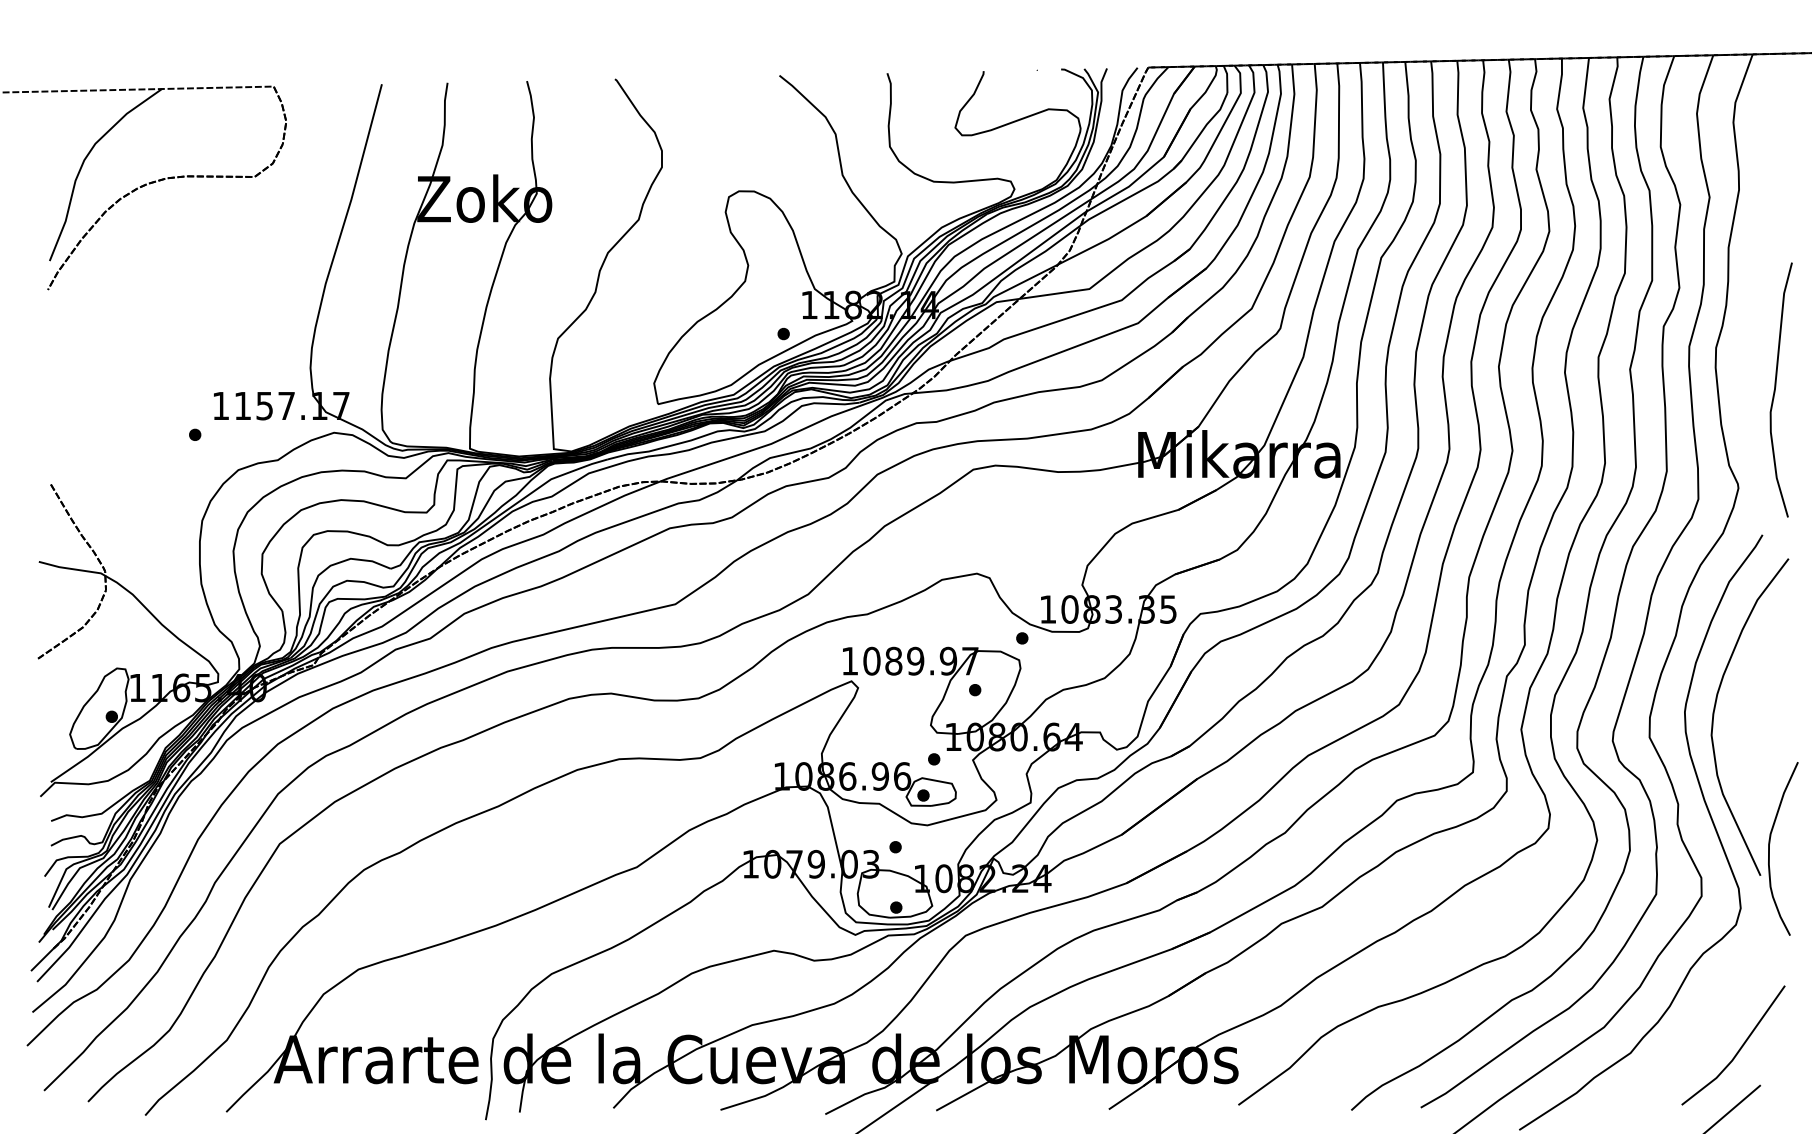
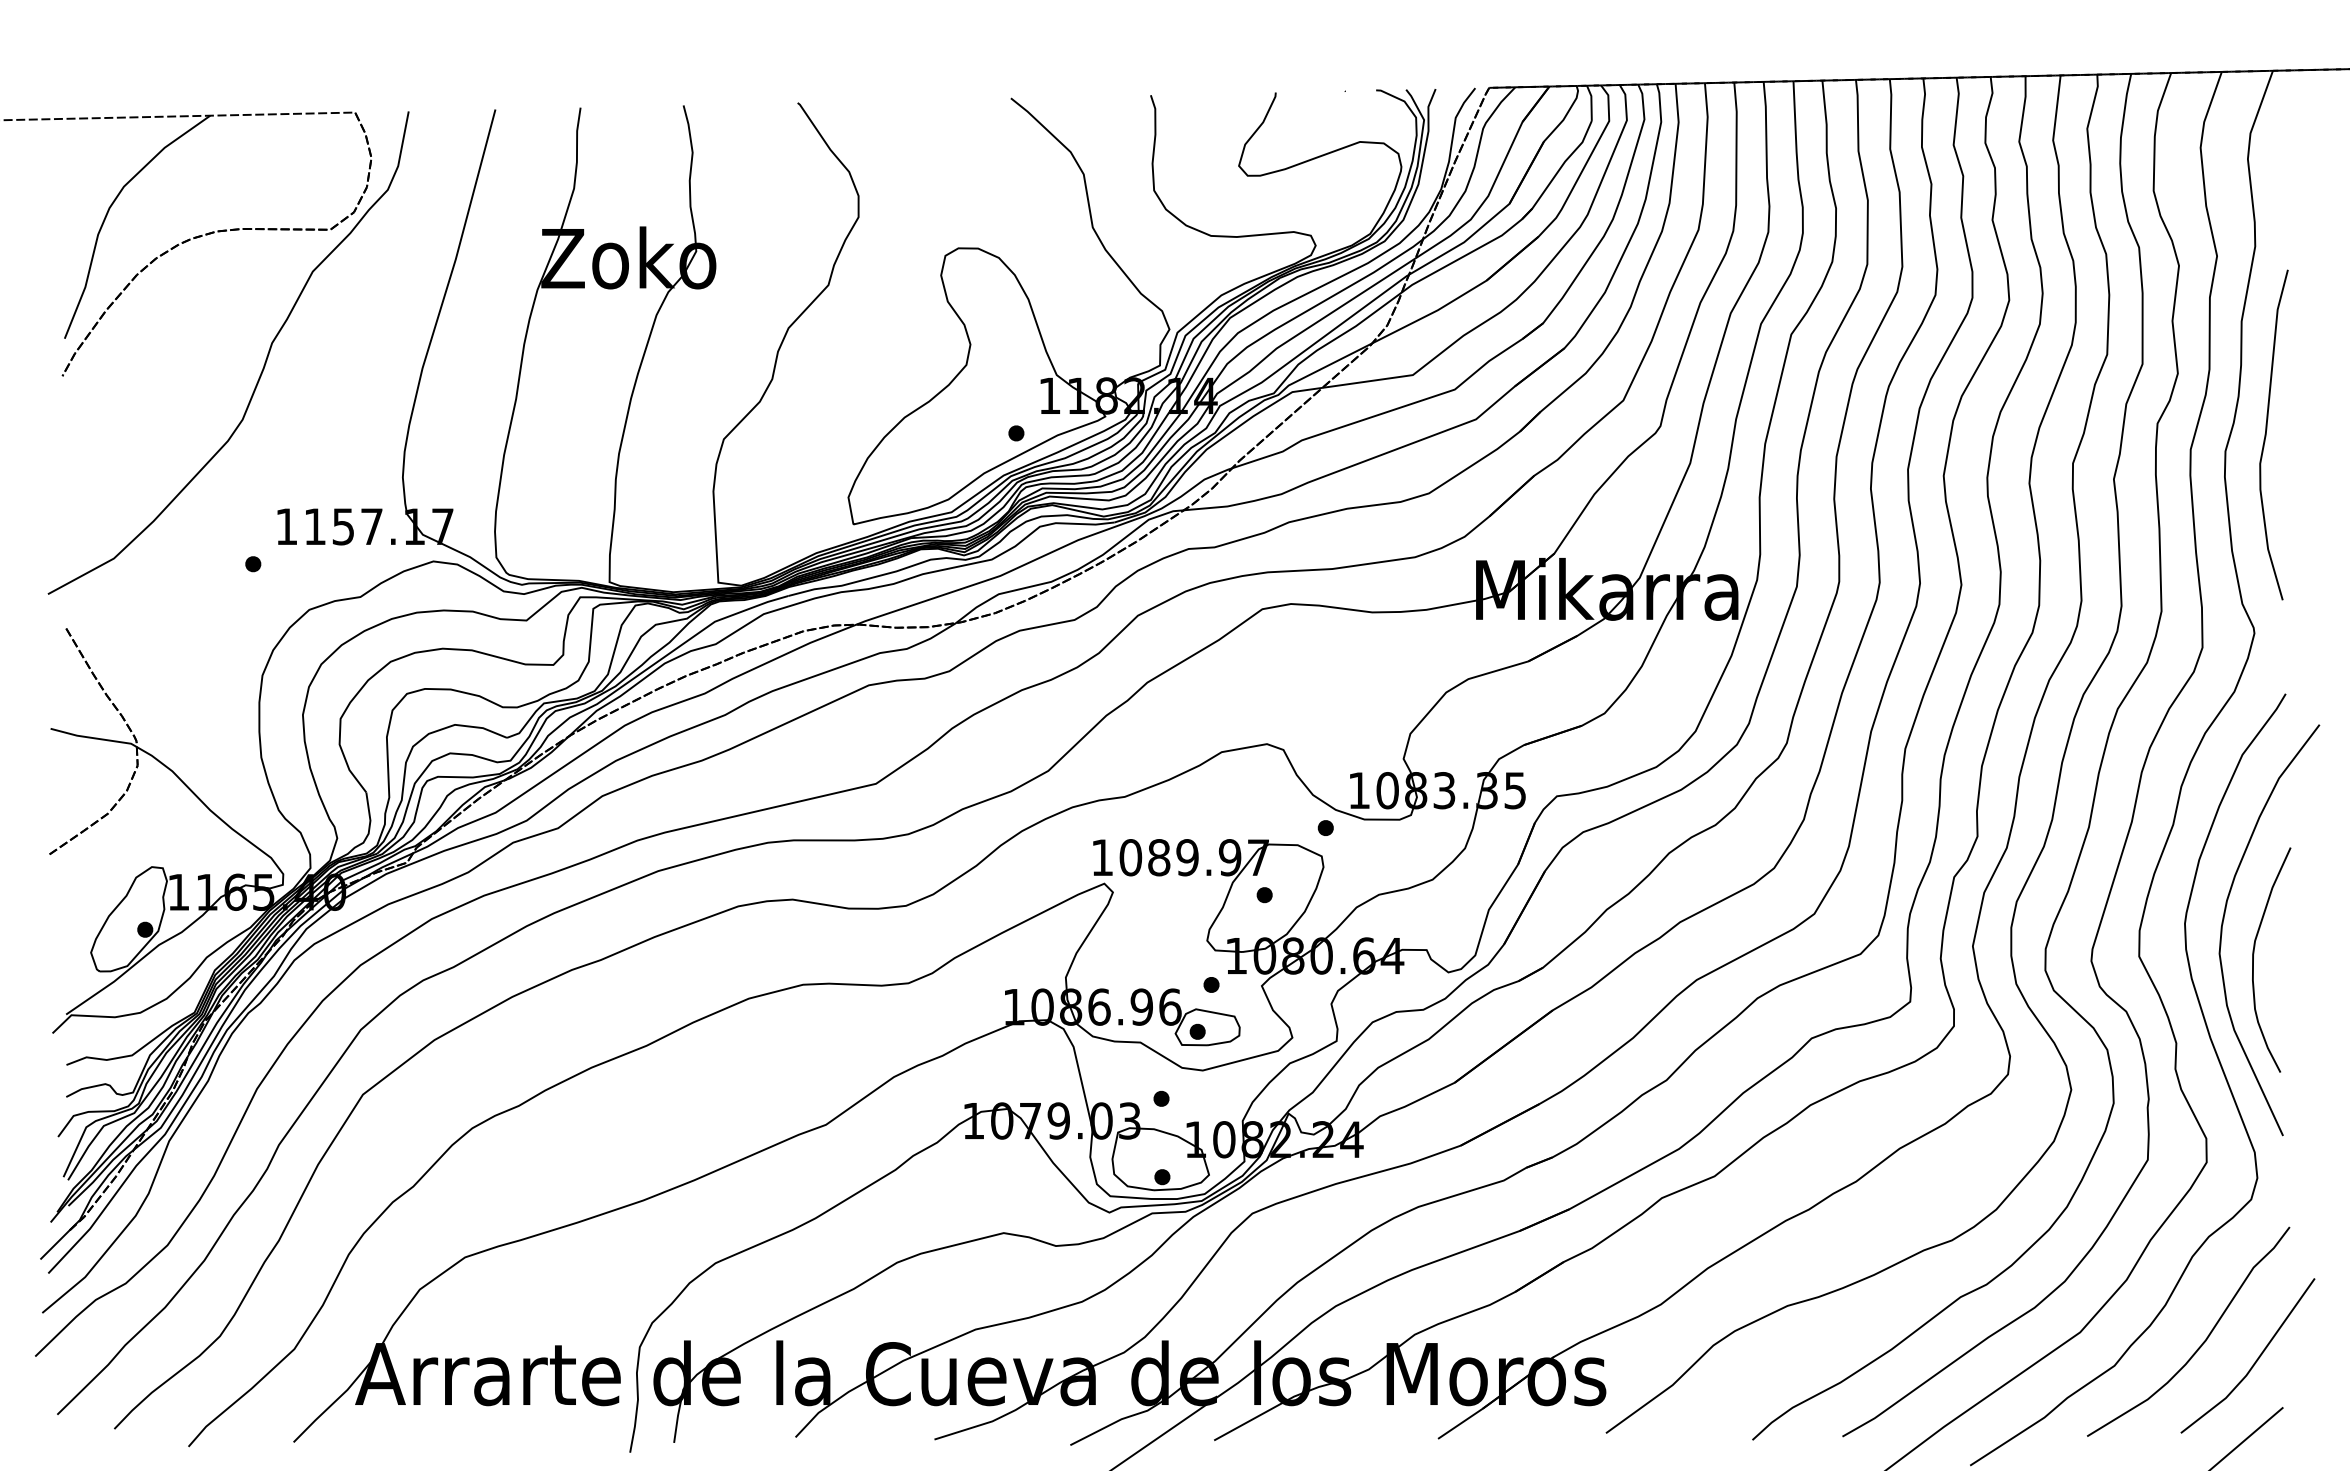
curve: (203, 281) -> (263, 365), added
curve: (1775, 389) -> (2266, 434), moved
curve: (1769, 848) -> (2253, 959), moved
curve: (1698, 1035) -> (2202, 1342), added

